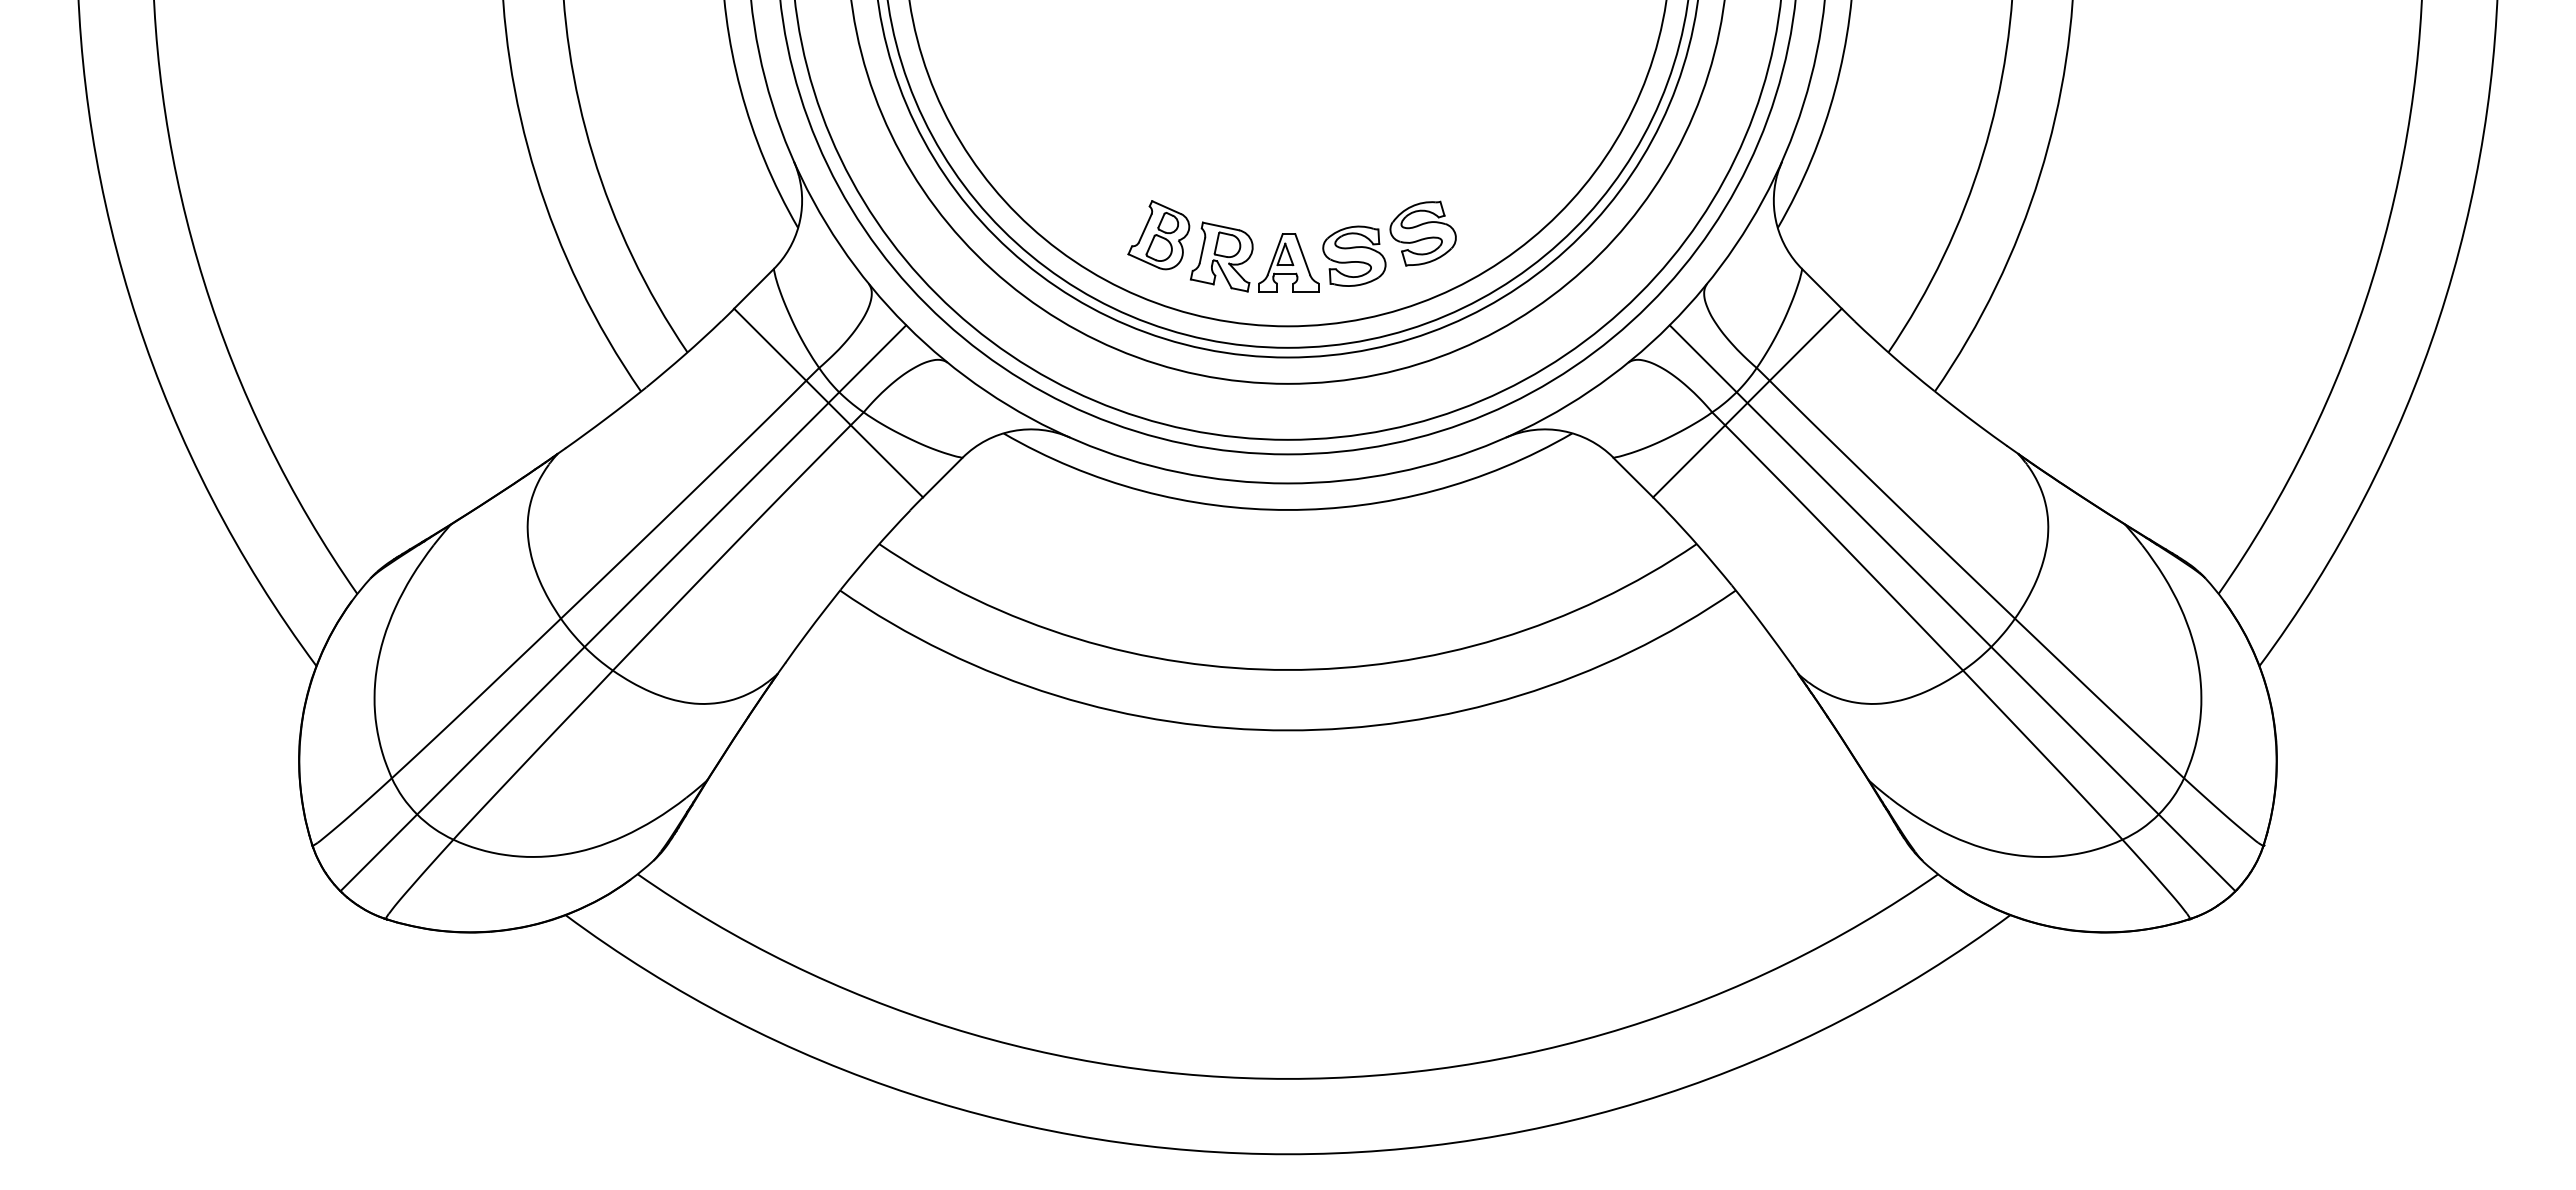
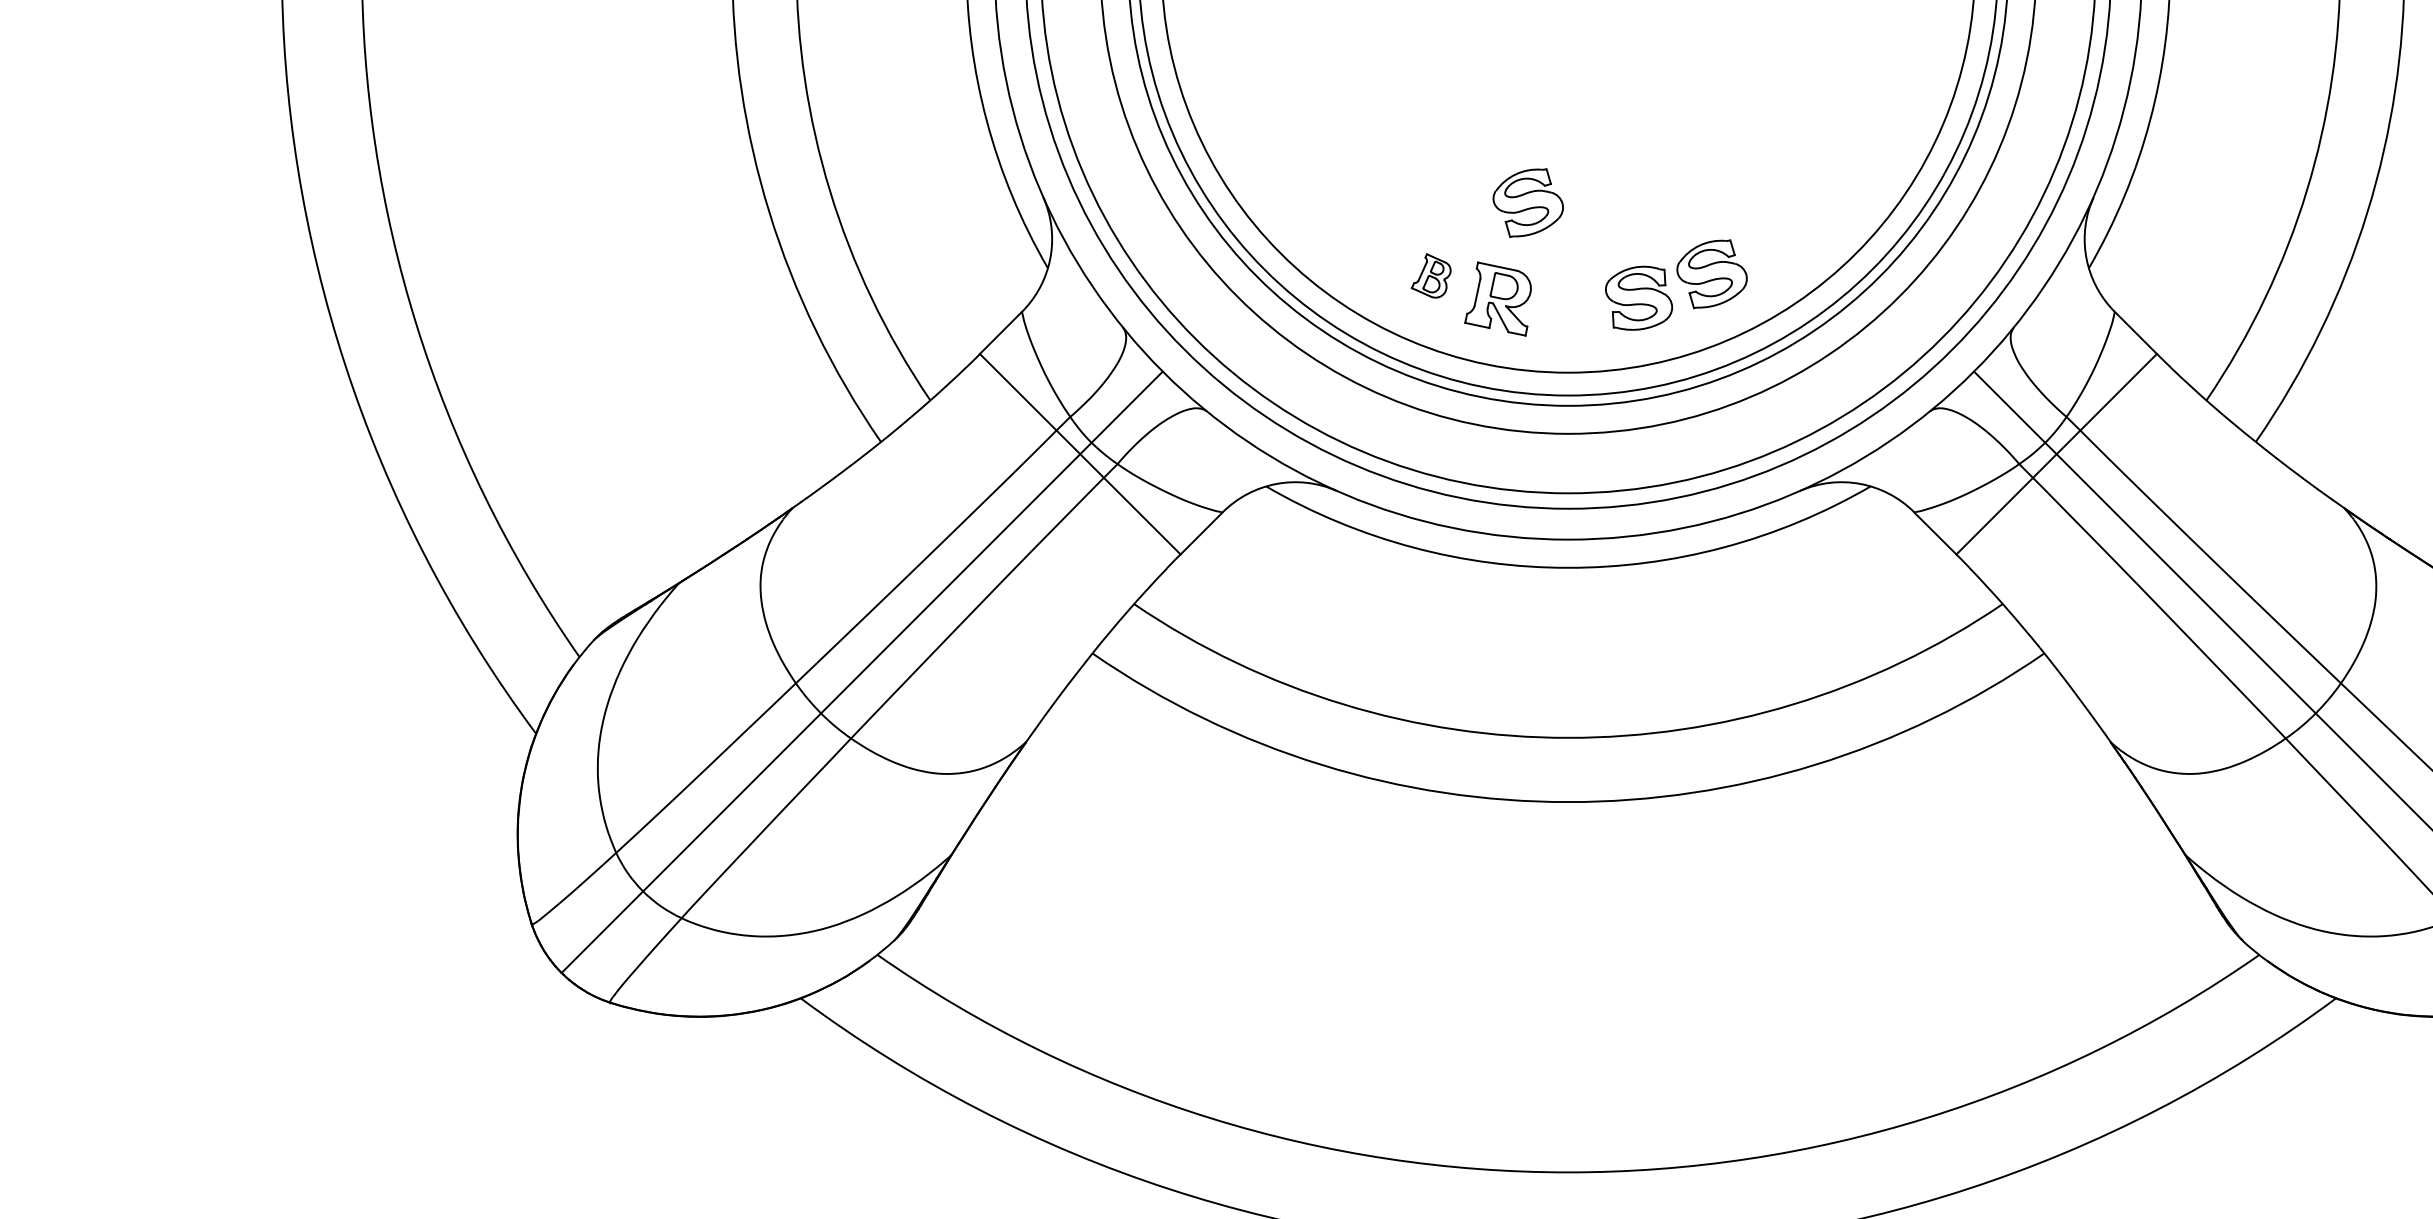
part: (1249, 166) -> (1527, 202), added
part: (1158, 235) -> (1430, 276), size x0.6
part: (1288, 262) -> (1568, 304), removed

